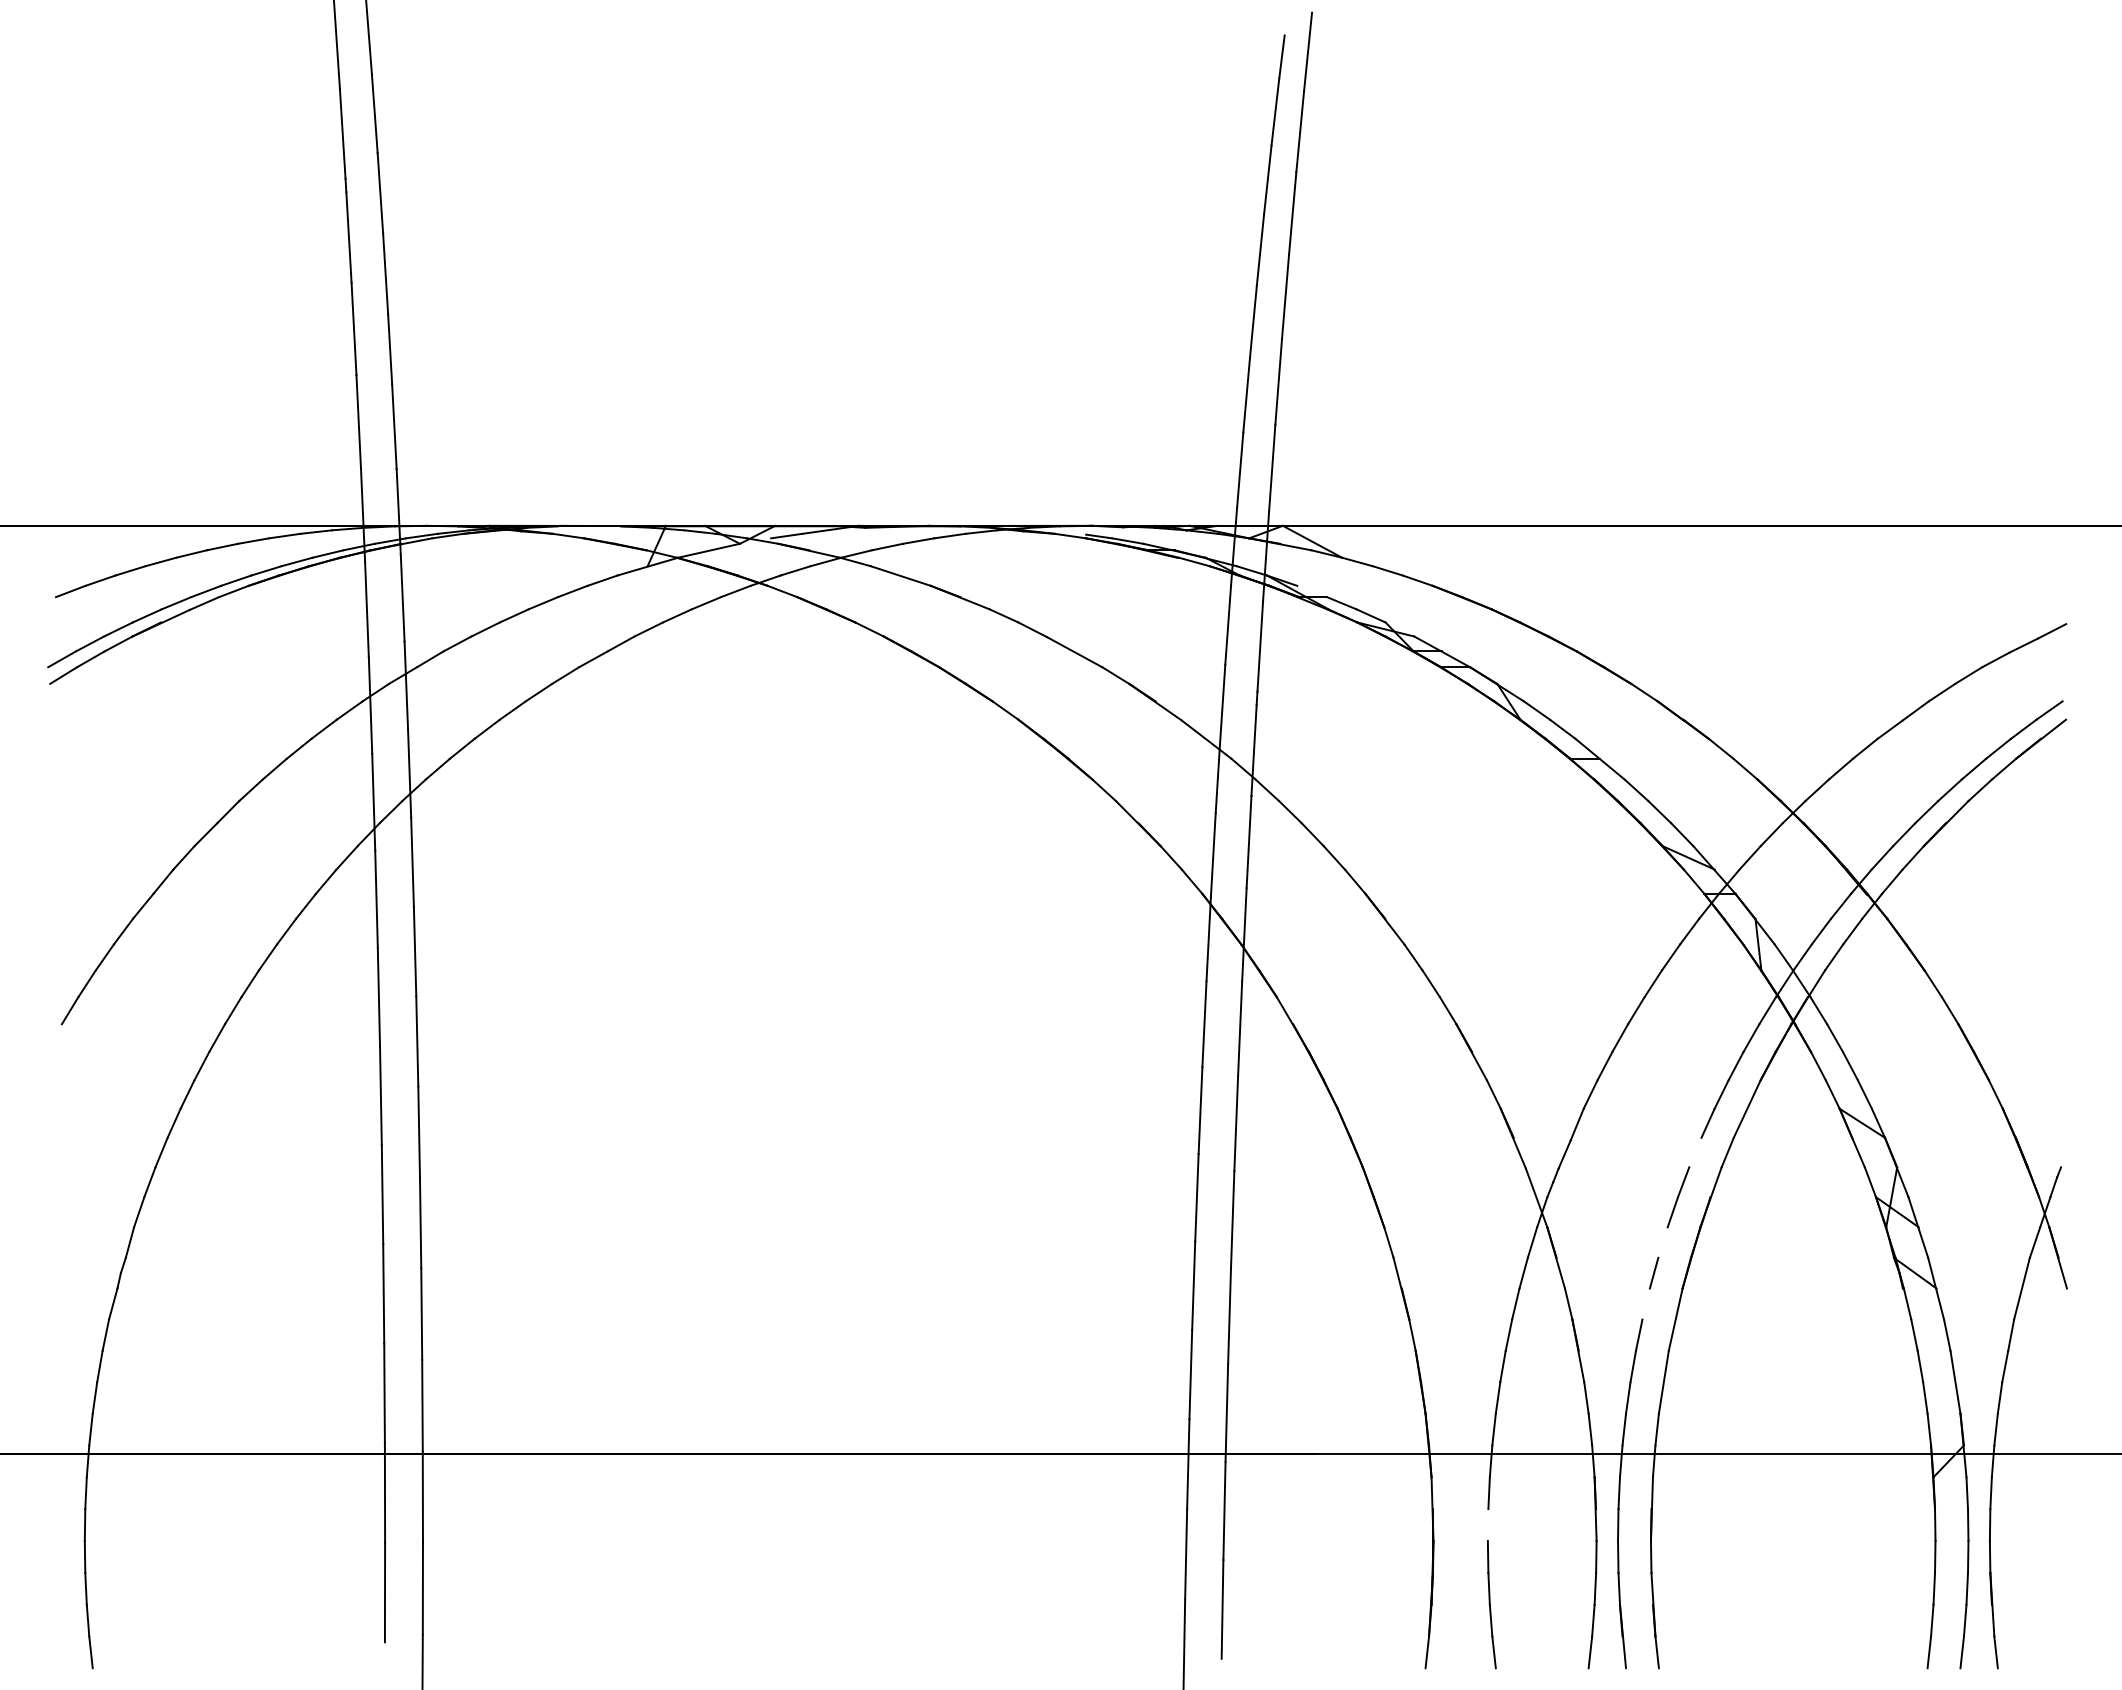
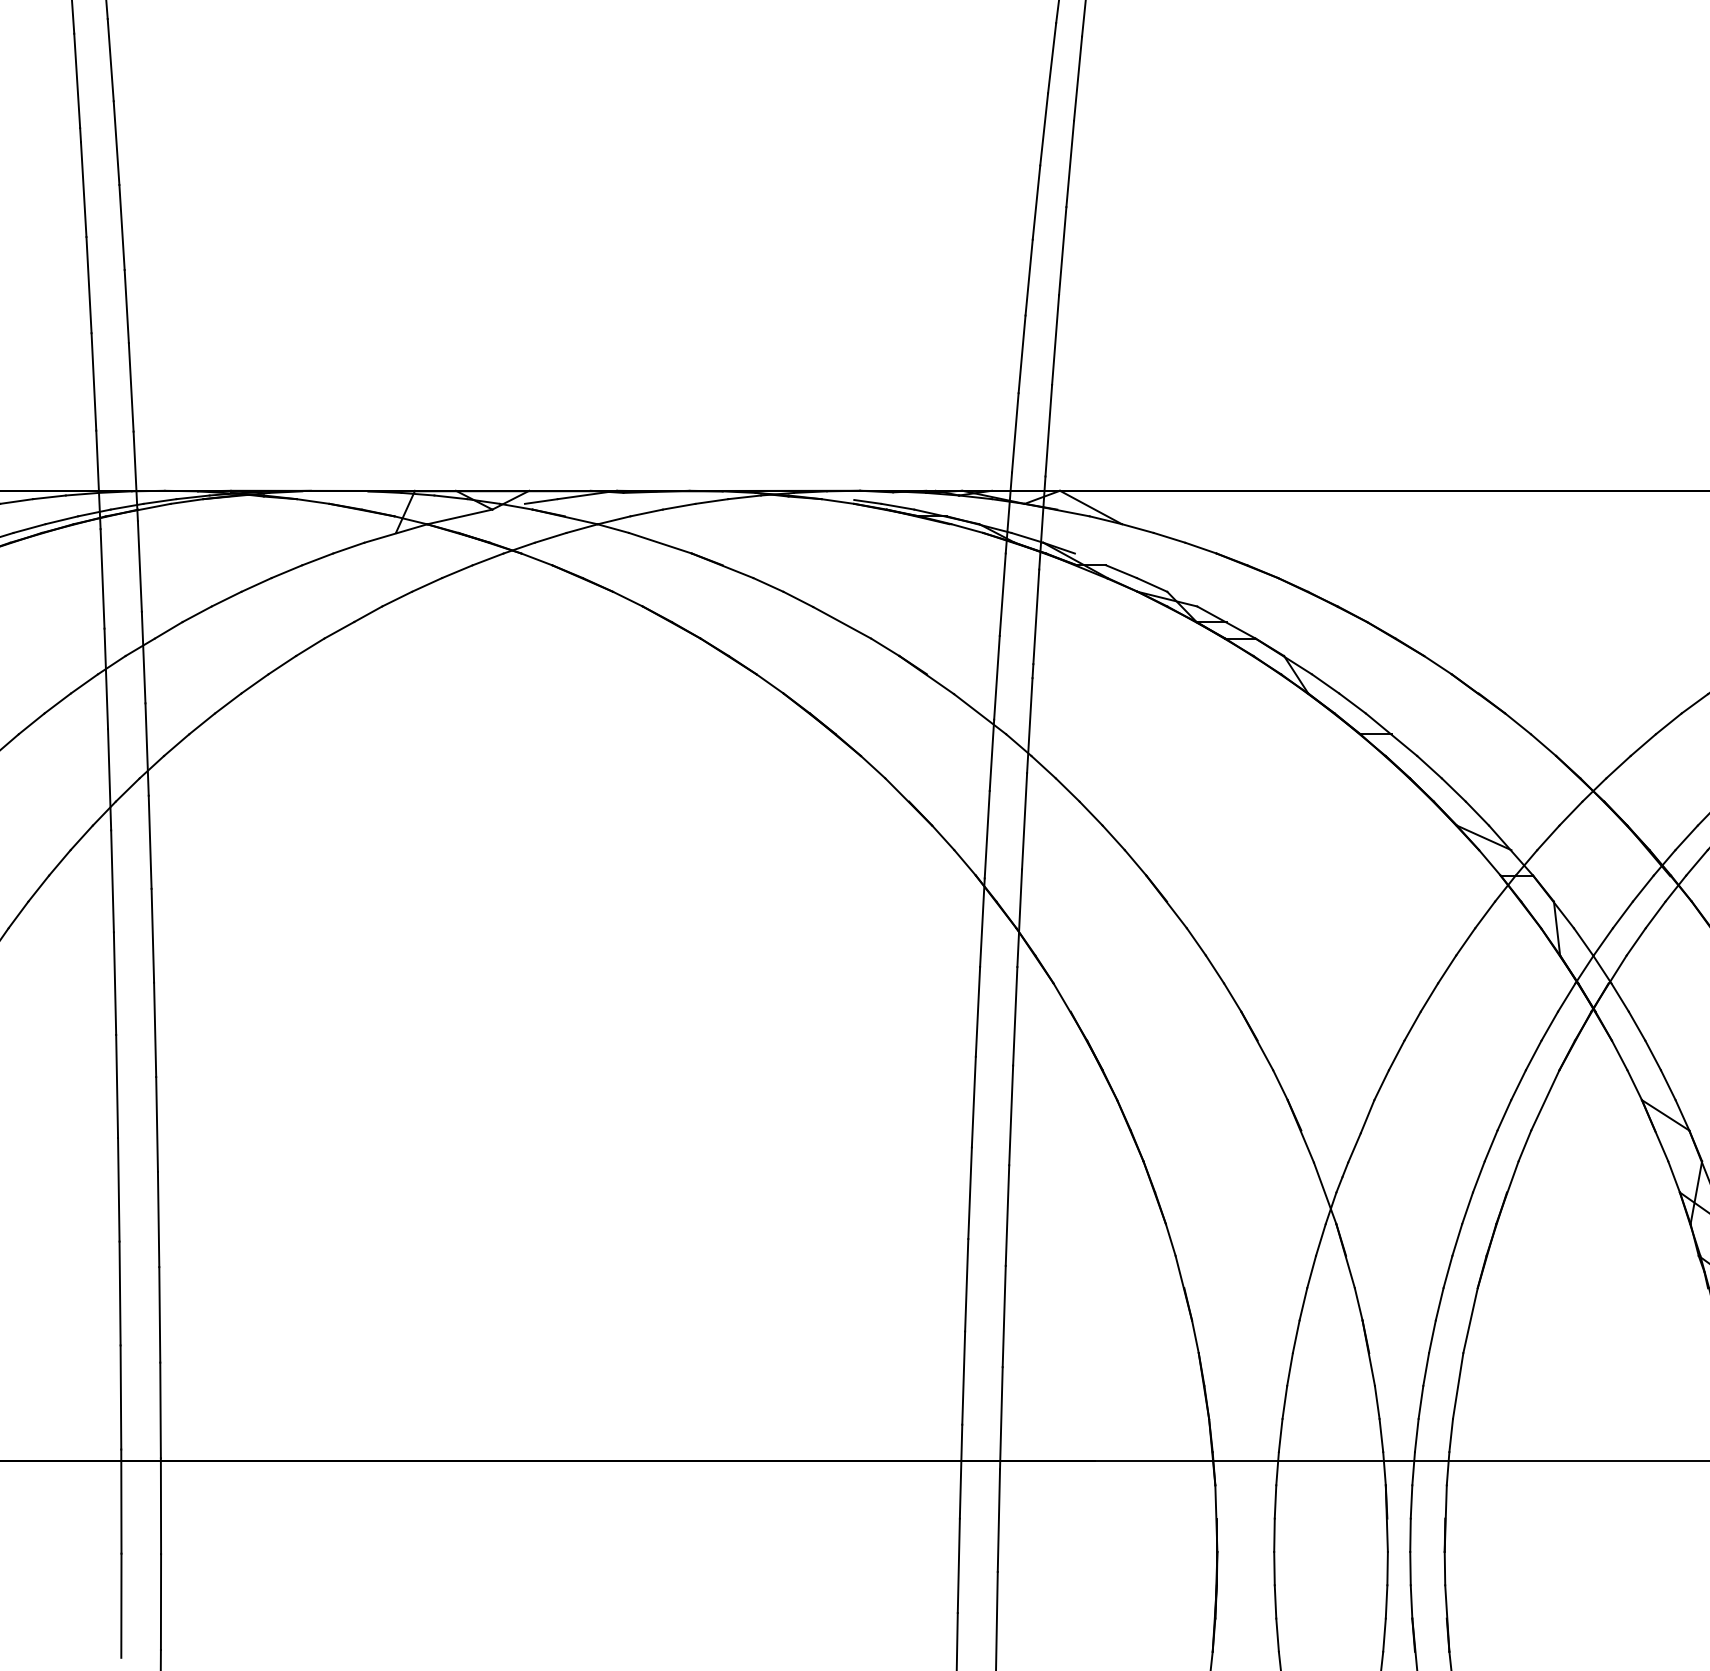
line: (1695, 1152) -> (1491, 1145), added
line: (1662, 1242) -> (1456, 1239), added
line: (1645, 1303) -> (1438, 1303), added
line: (1487, 1524) -> (1273, 1534), added

